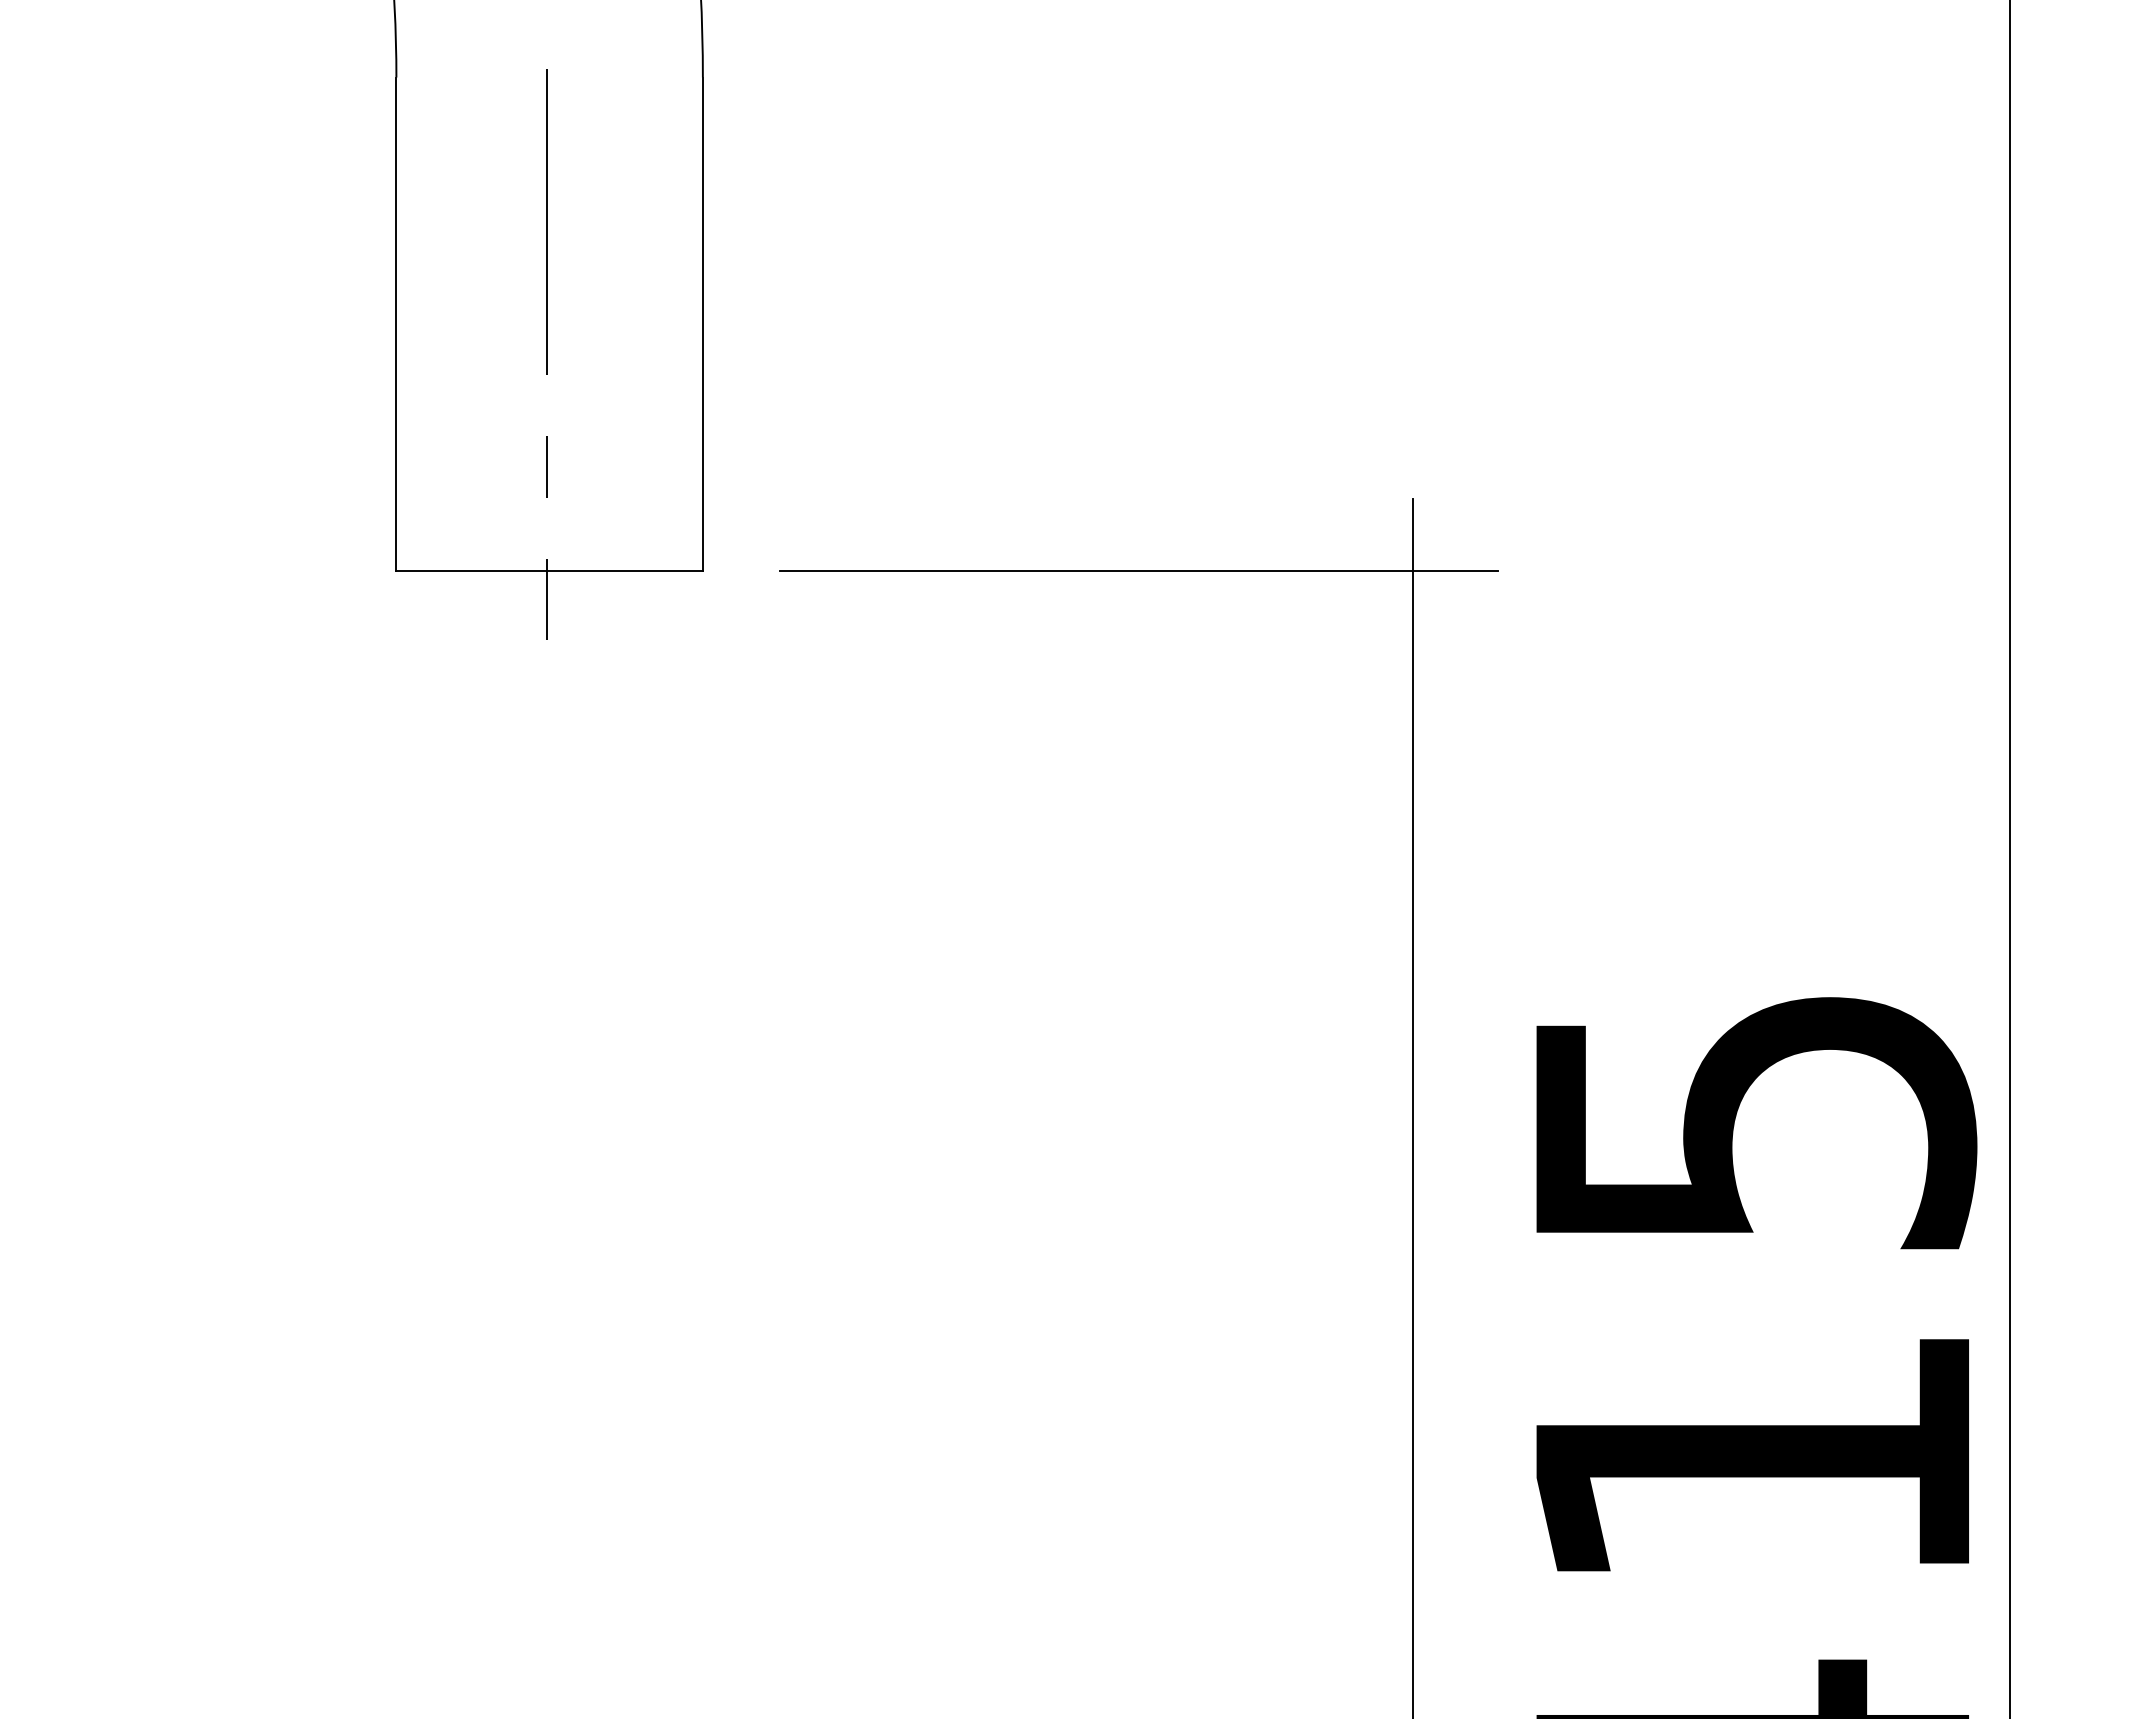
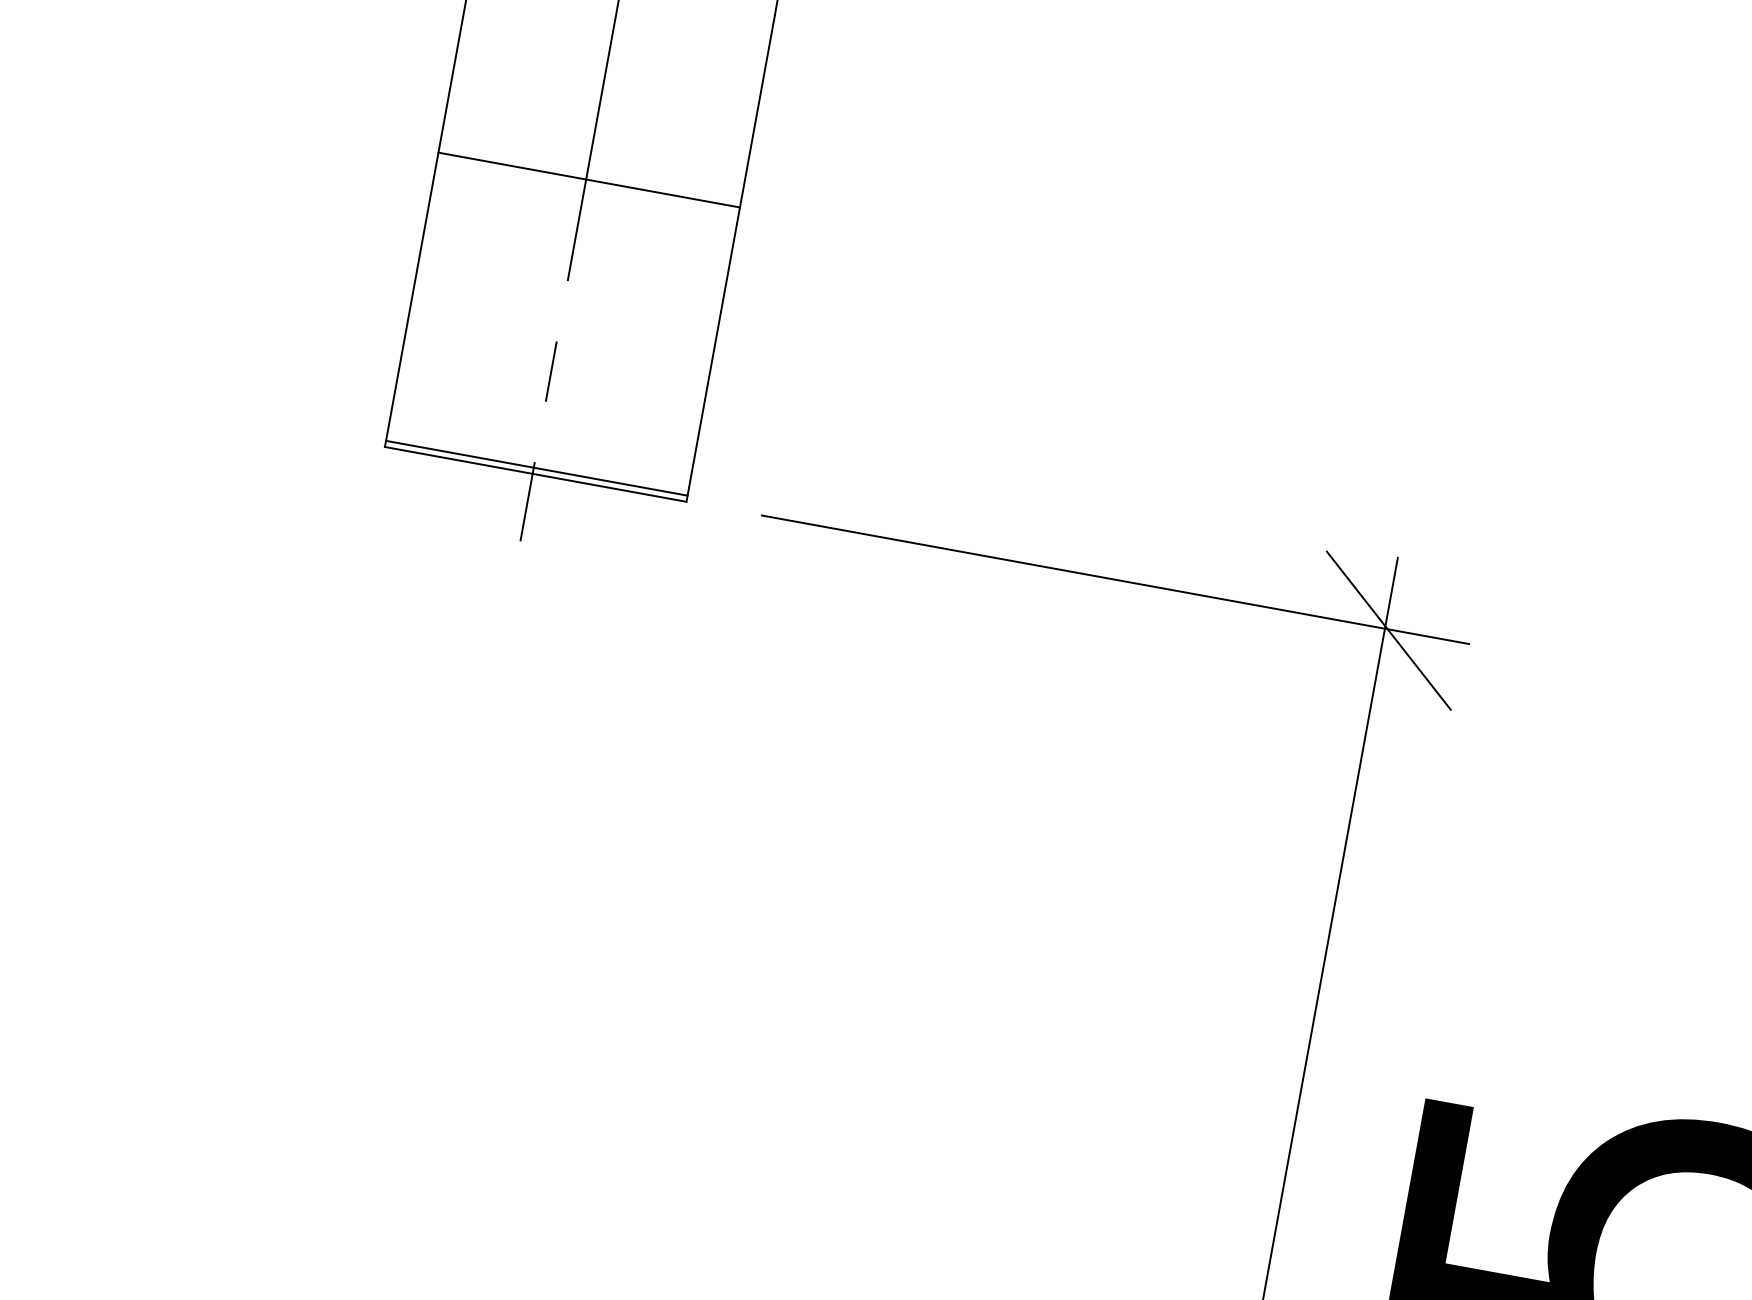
line: (549, 271) -> (589, 179), added
line: (549, 564) -> (536, 467), added
line: (1416, 572) -> (1388, 630), added

